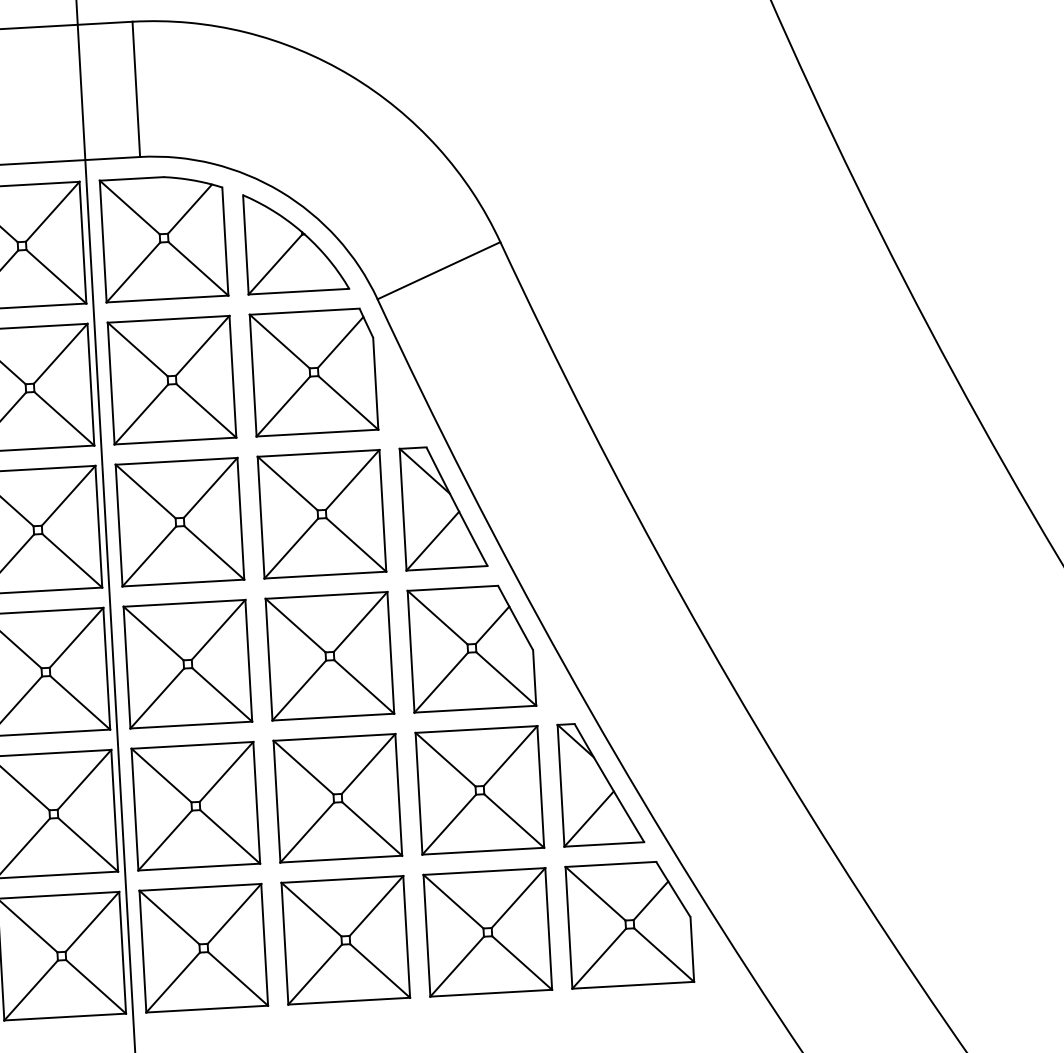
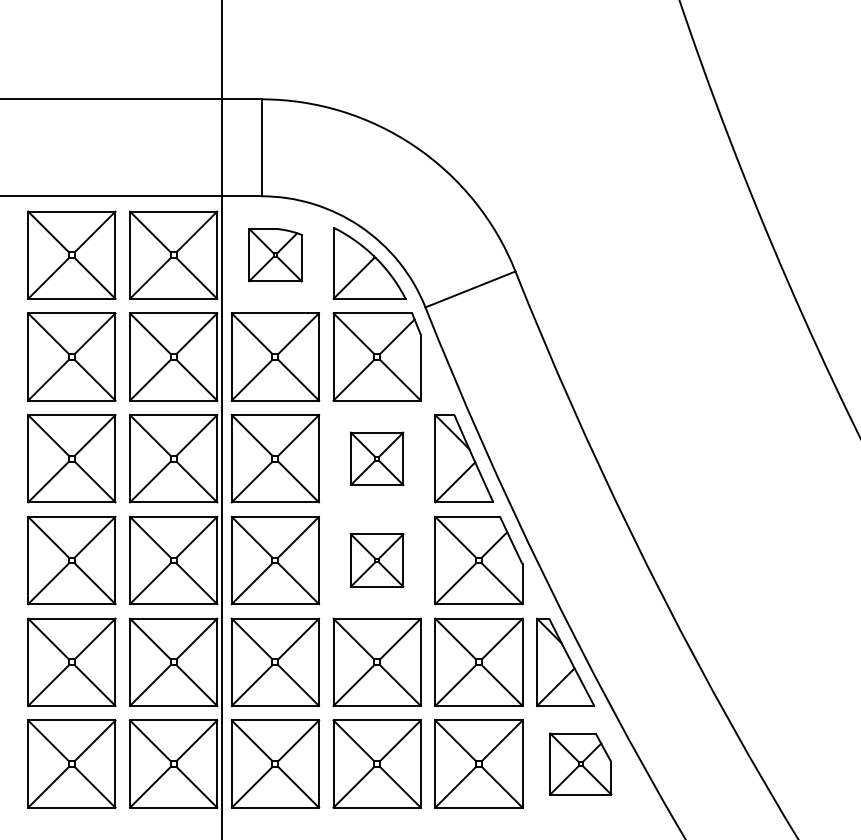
part: (164, 237) -> (275, 254), size x0.6
part: (321, 513) -> (376, 458), size x0.6
part: (328, 656) -> (376, 560), size x0.6
part: (629, 923) -> (580, 763), size x0.7

